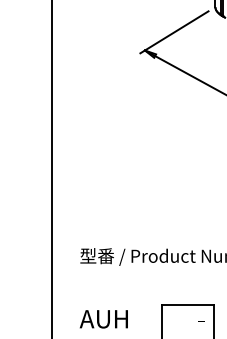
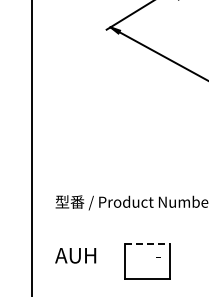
line: (188, 304) -> (147, 243), solid -> dashed

